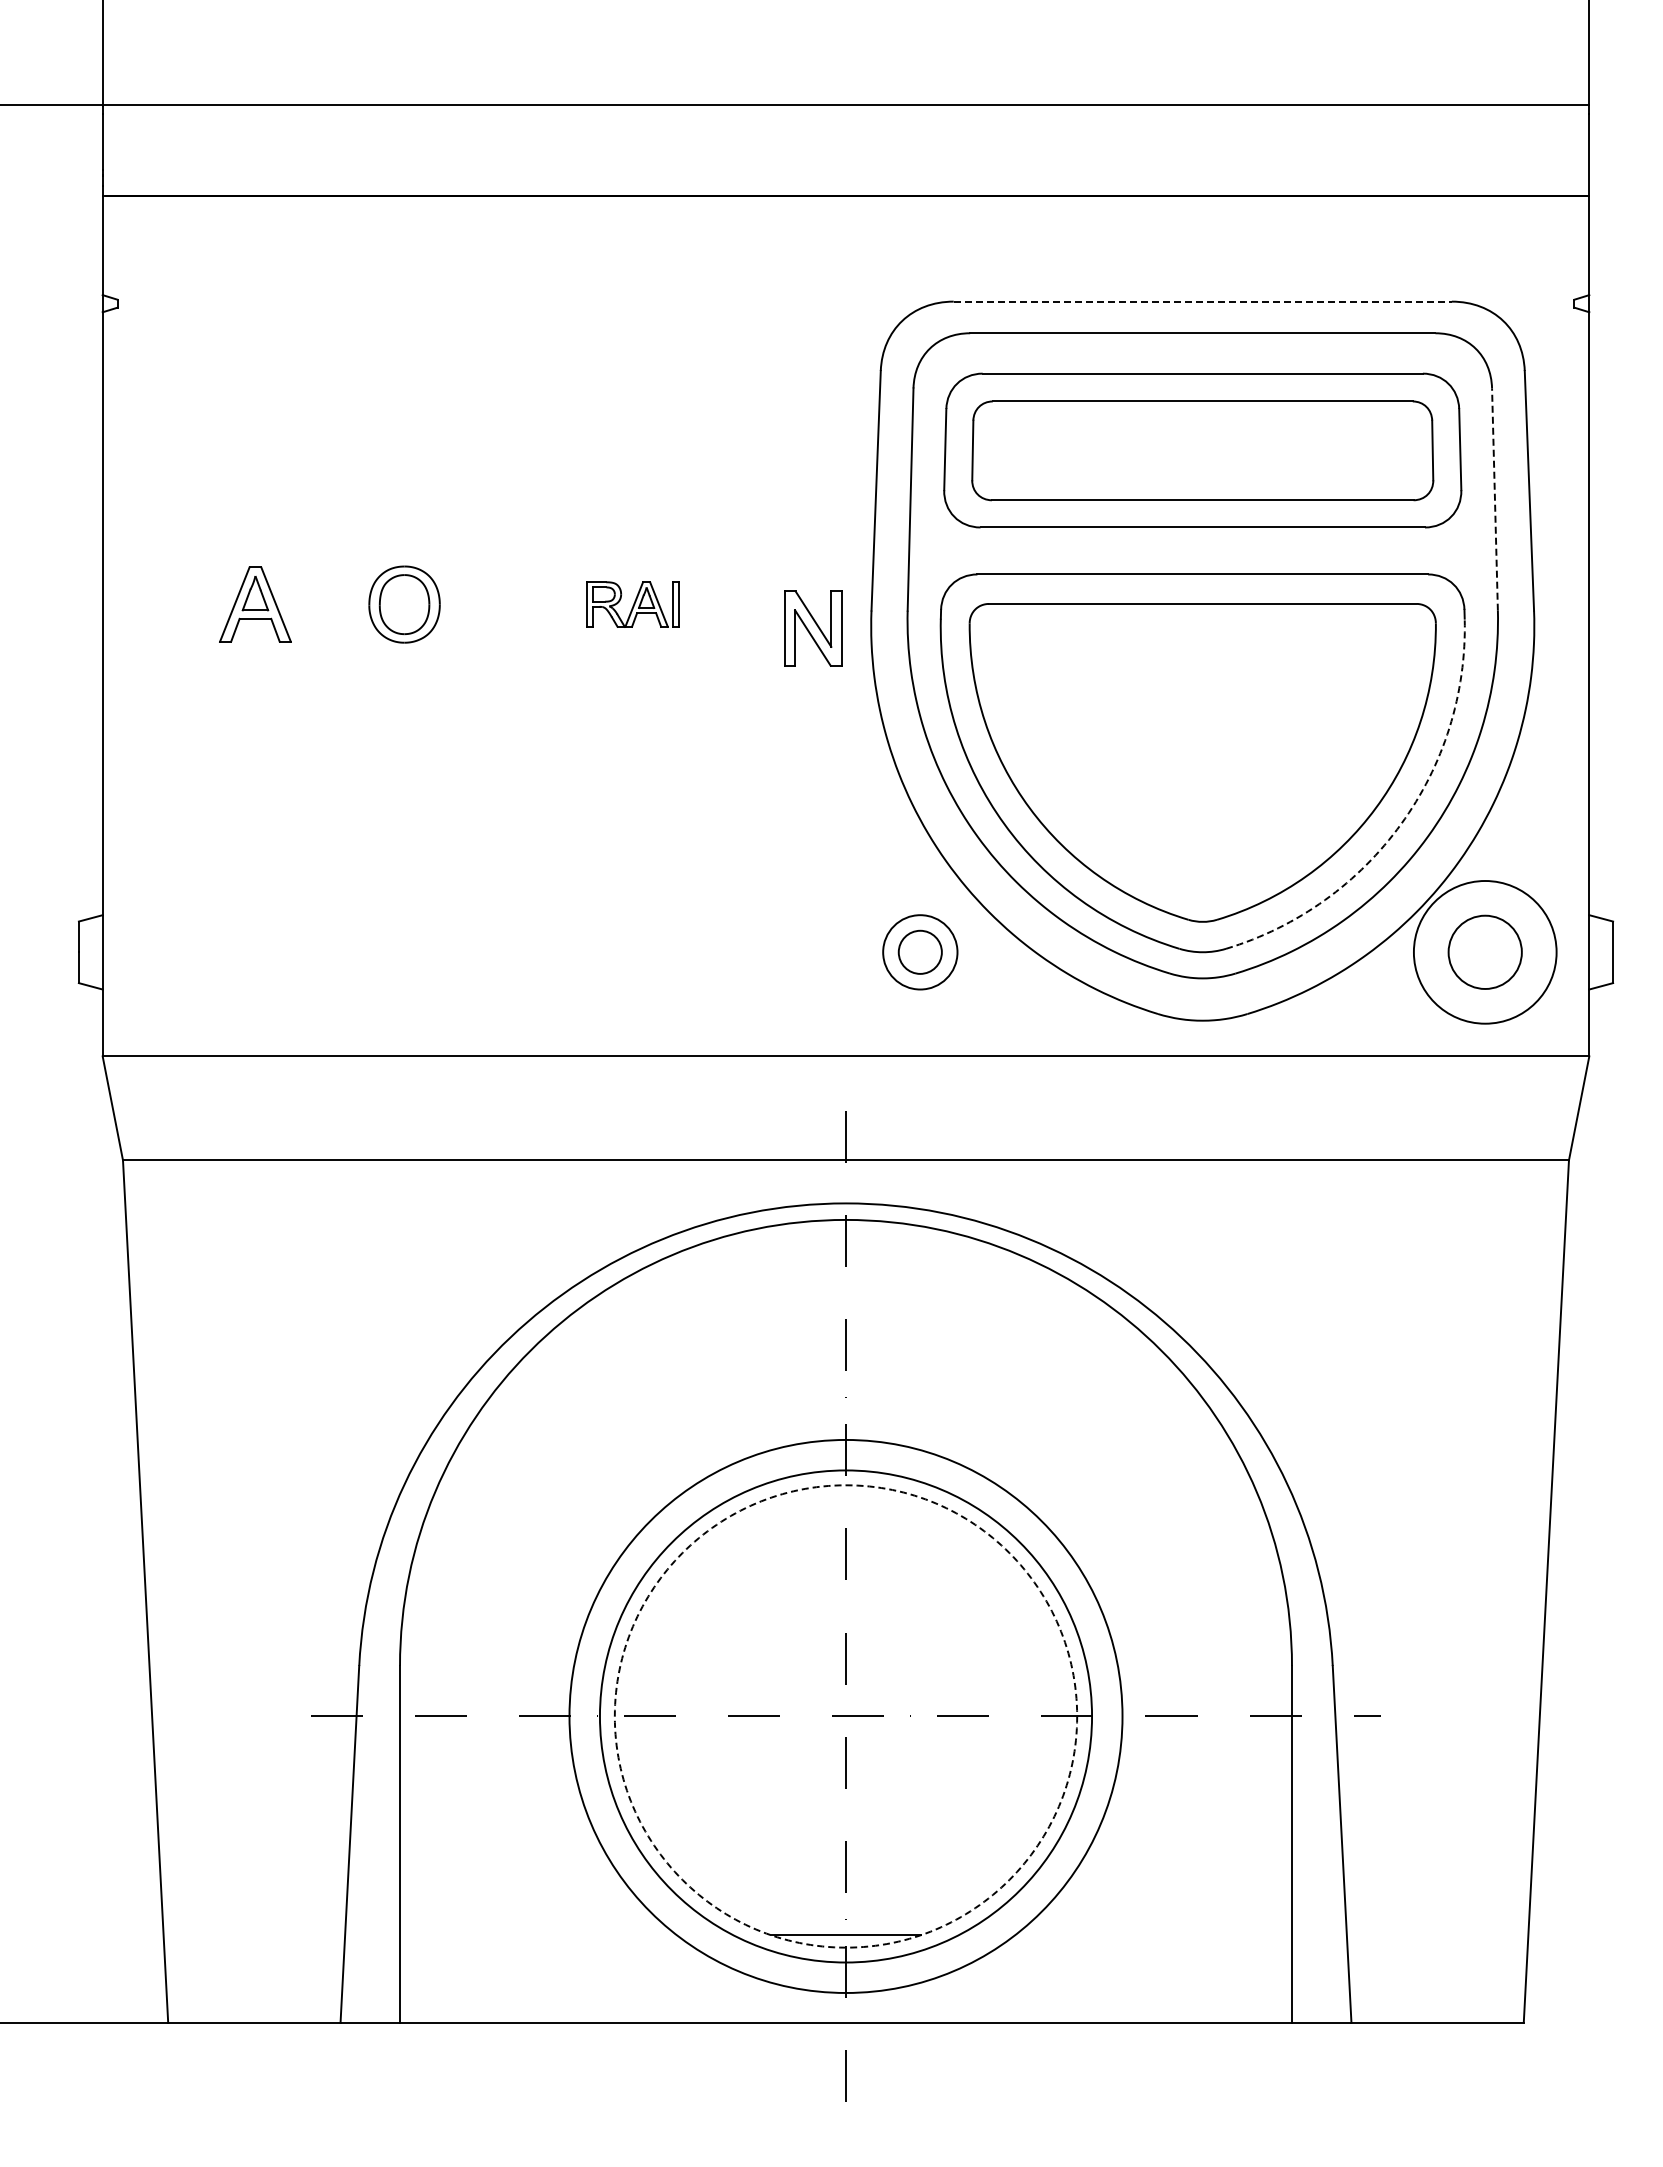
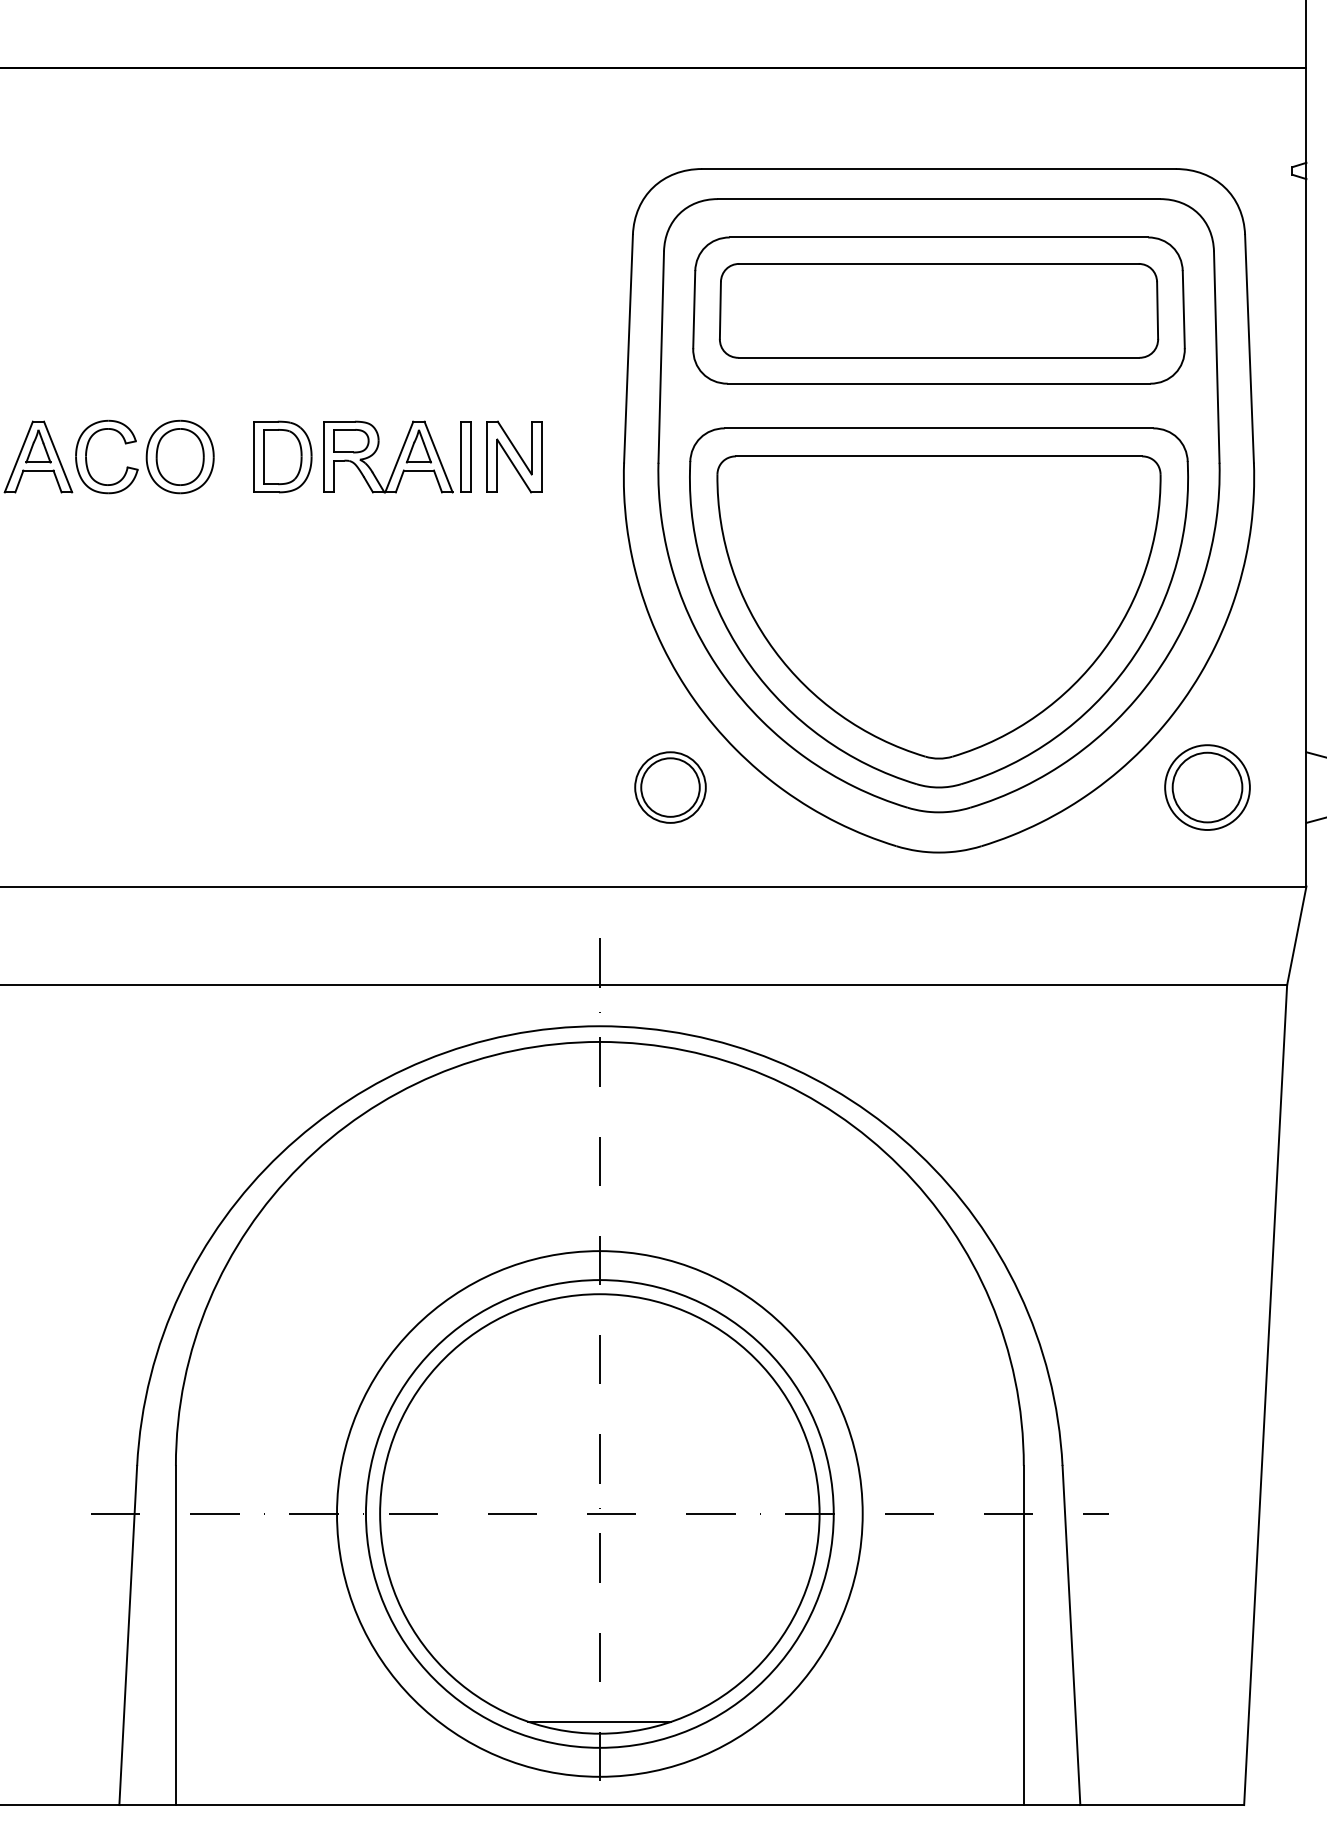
line: (1203, 301) -> (939, 168), dashed -> solid
line: (1494, 499) -> (1216, 357), dashed -> solid
part: (306, 604) -> (87, 456), added
part: (512, 604) -> (282, 456), added
part: (632, 604) -> (396, 456), size x1.67
part: (813, 628) -> (514, 456), moved
arc: (1401, 824) -> (1127, 666), dashed -> solid
circle: (1484, 951) -> (1206, 786), size x0.62
circle: (920, 952) -> (670, 787), size x1.43
circle: (845, 1716) -> (599, 1513), dashed -> solid

